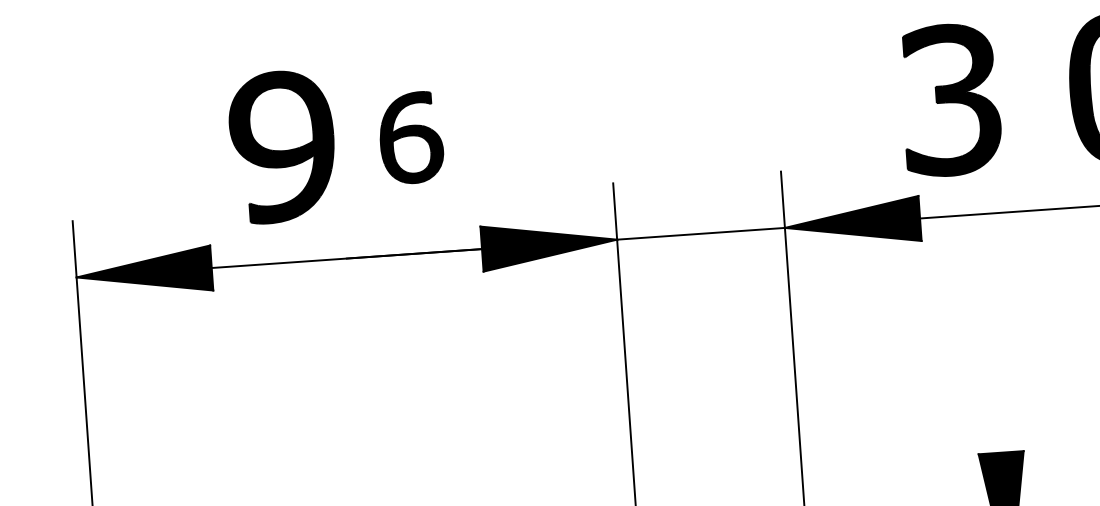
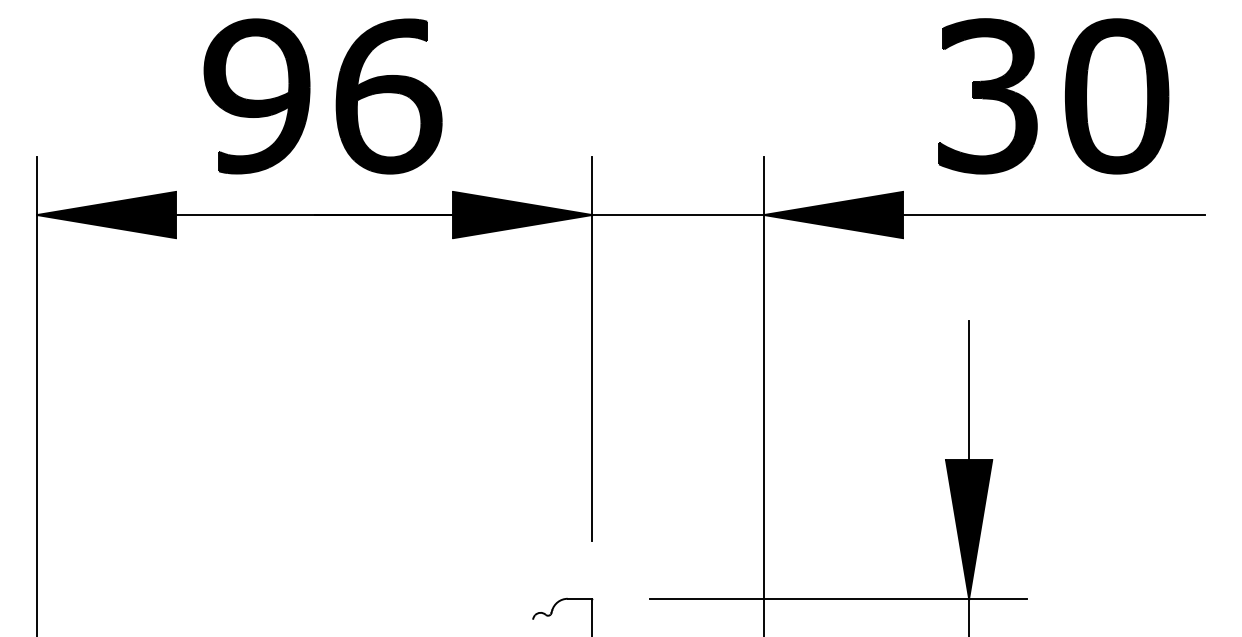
part: (950, 100) -> (987, 96), moved
part: (410, 138) -> (388, 96), size x1.67
line: (996, 384) -> (969, 390), added

